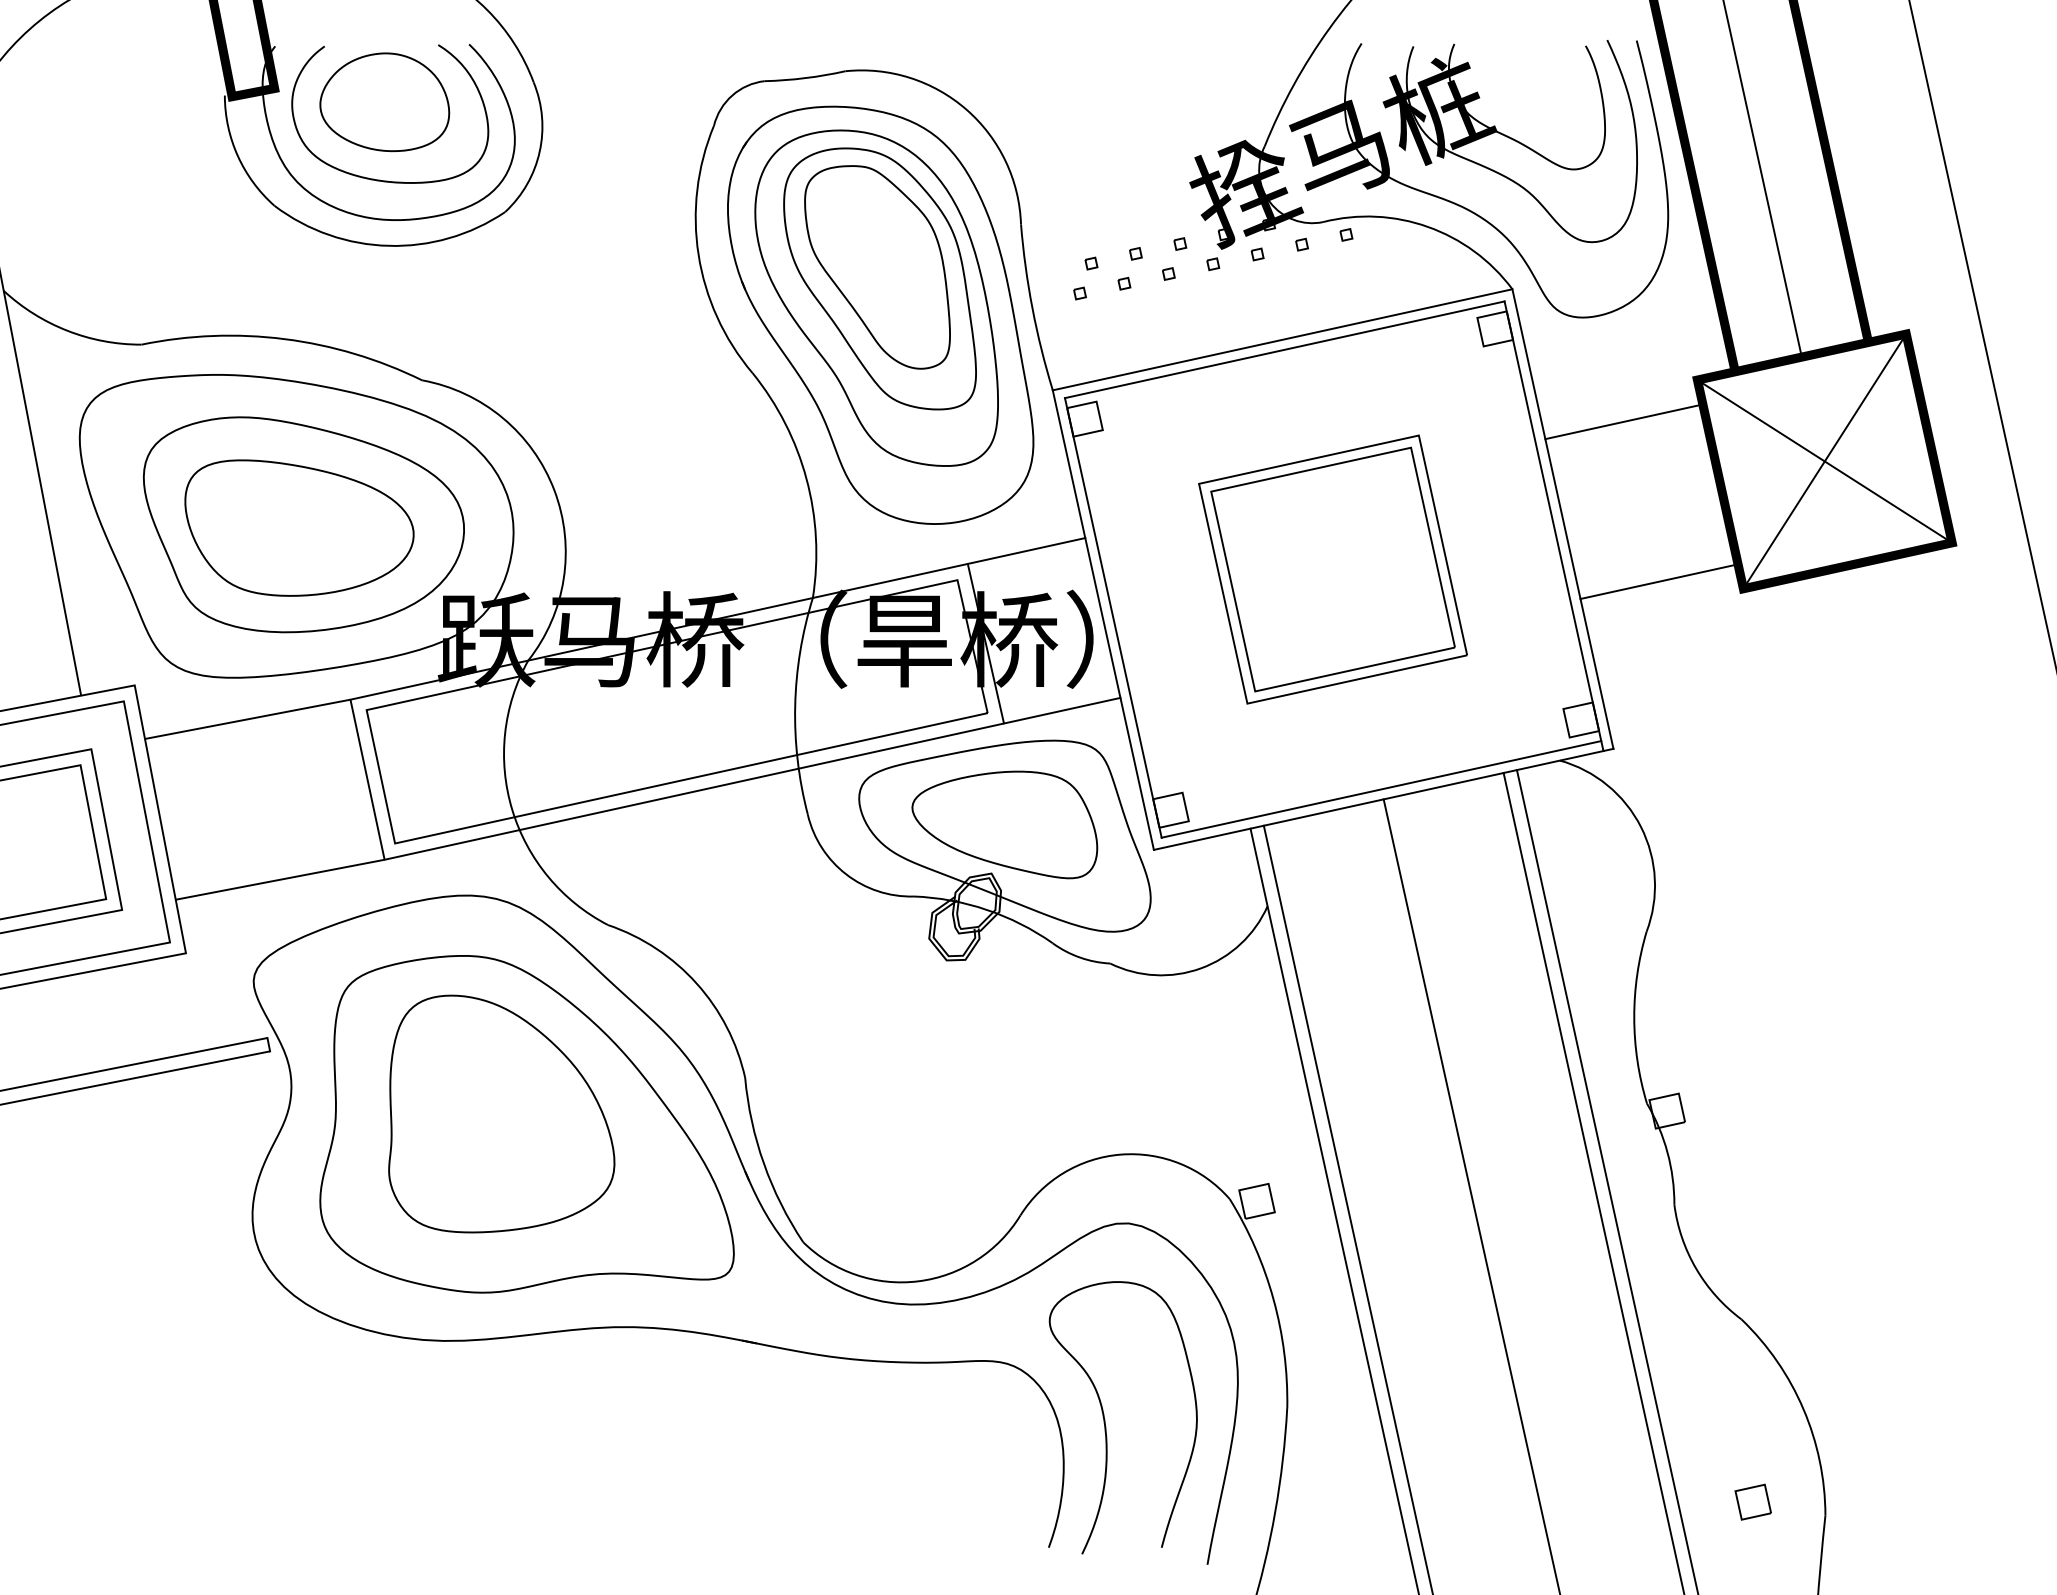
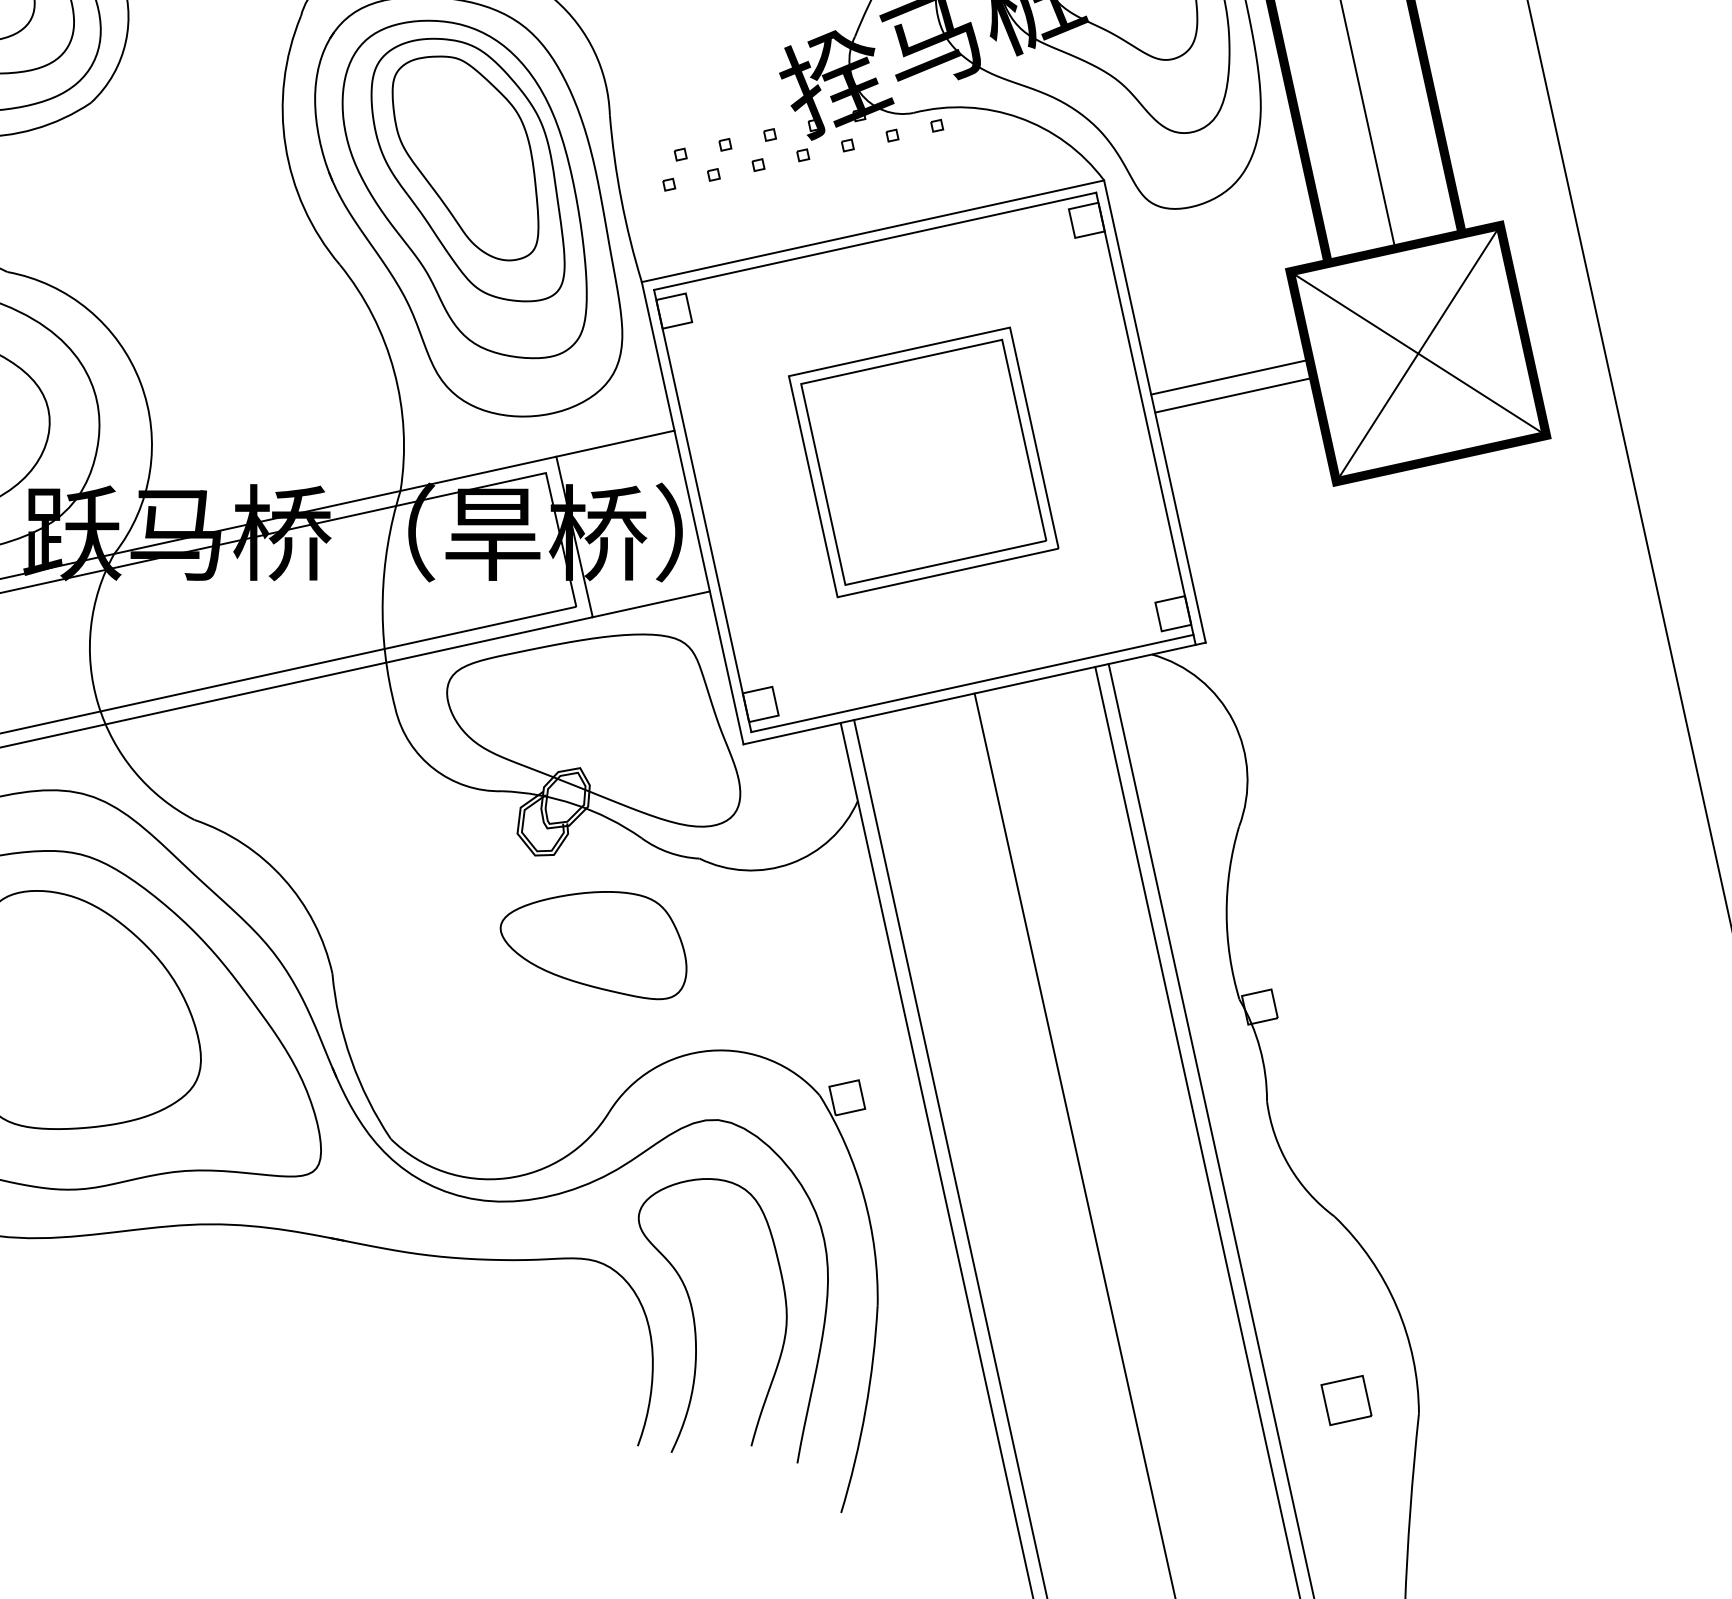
line: (1623, 421) -> (1229, 376), moved
line: (1659, 581) -> (1234, 394), moved
part: (1004, 824) -> (593, 945), moved
part: (1752, 1501) -> (1345, 1399), size x1.4

